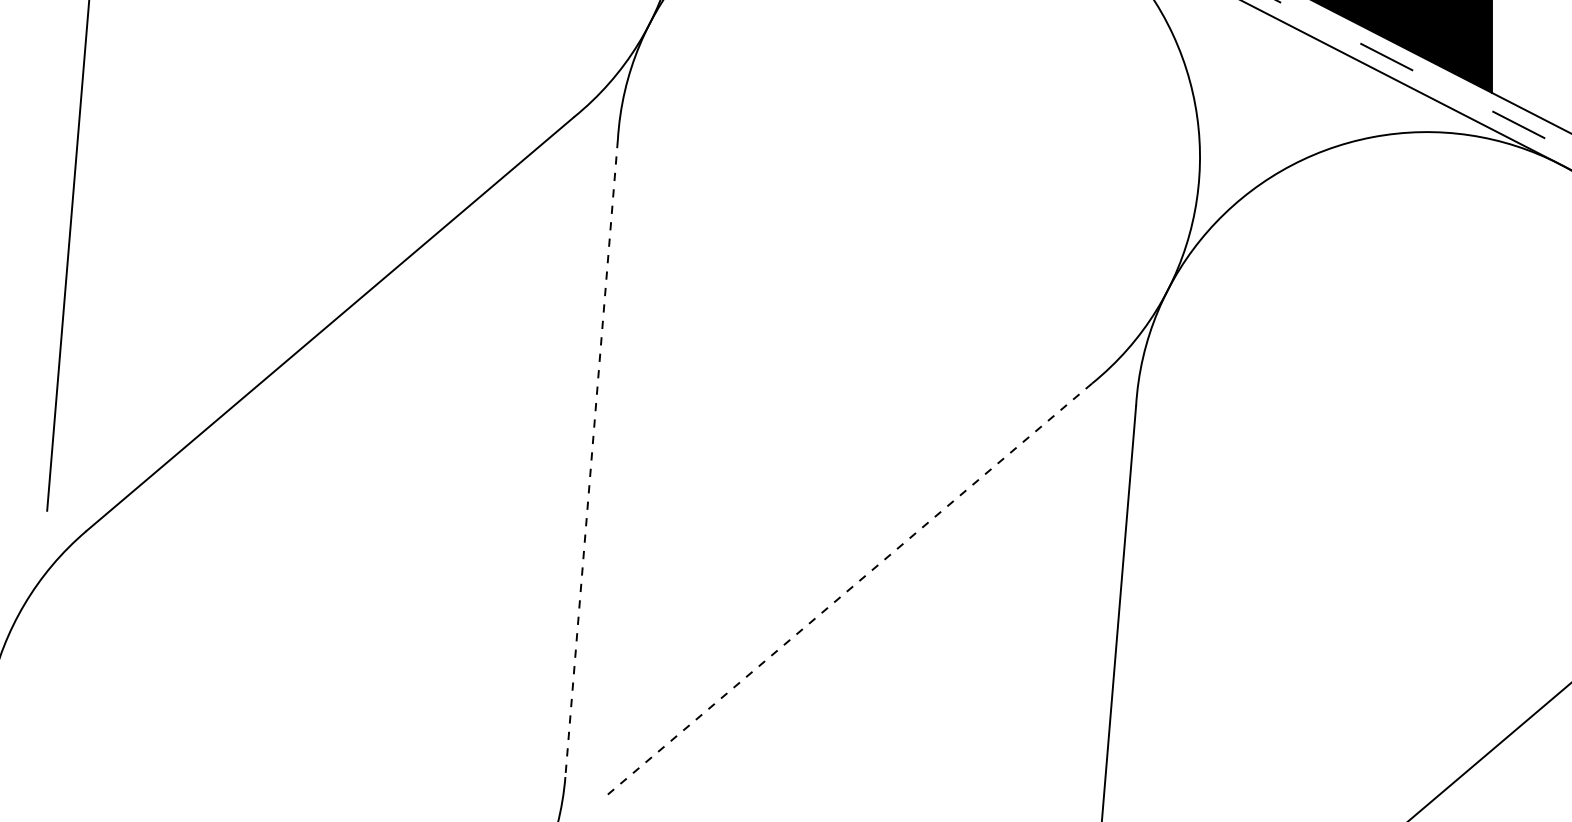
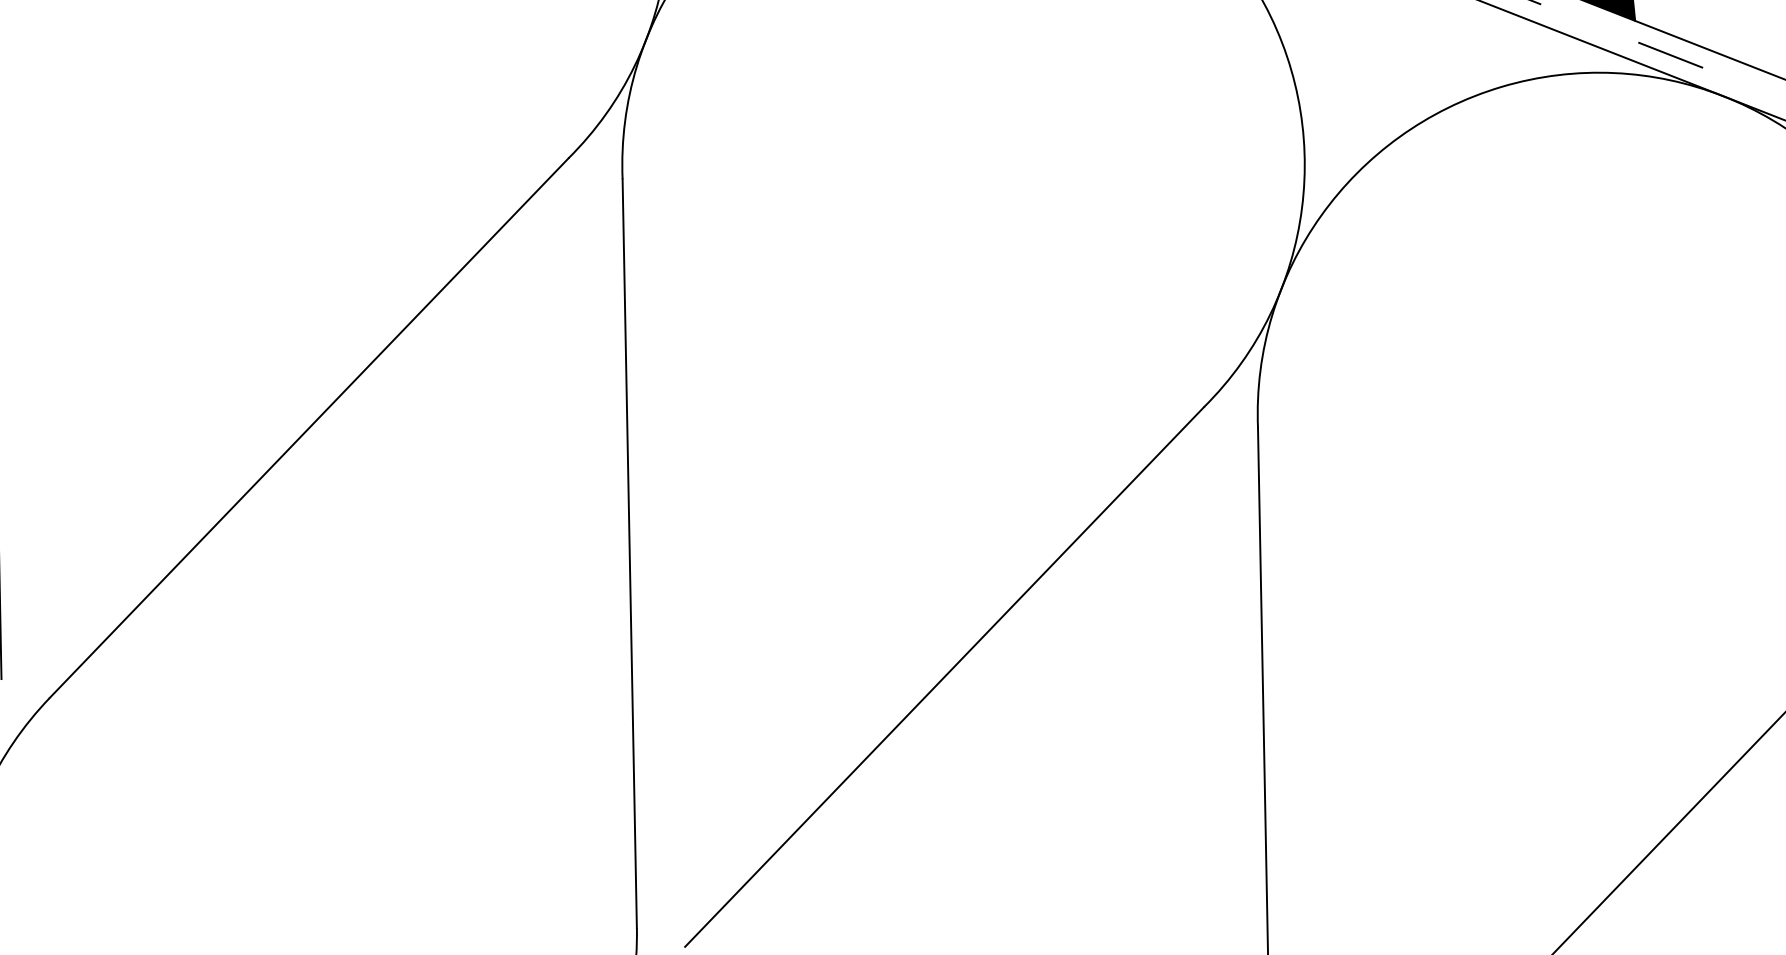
line: (591, 458) -> (629, 553), dashed -> solid
line: (848, 590) -> (944, 677), dashed -> solid

